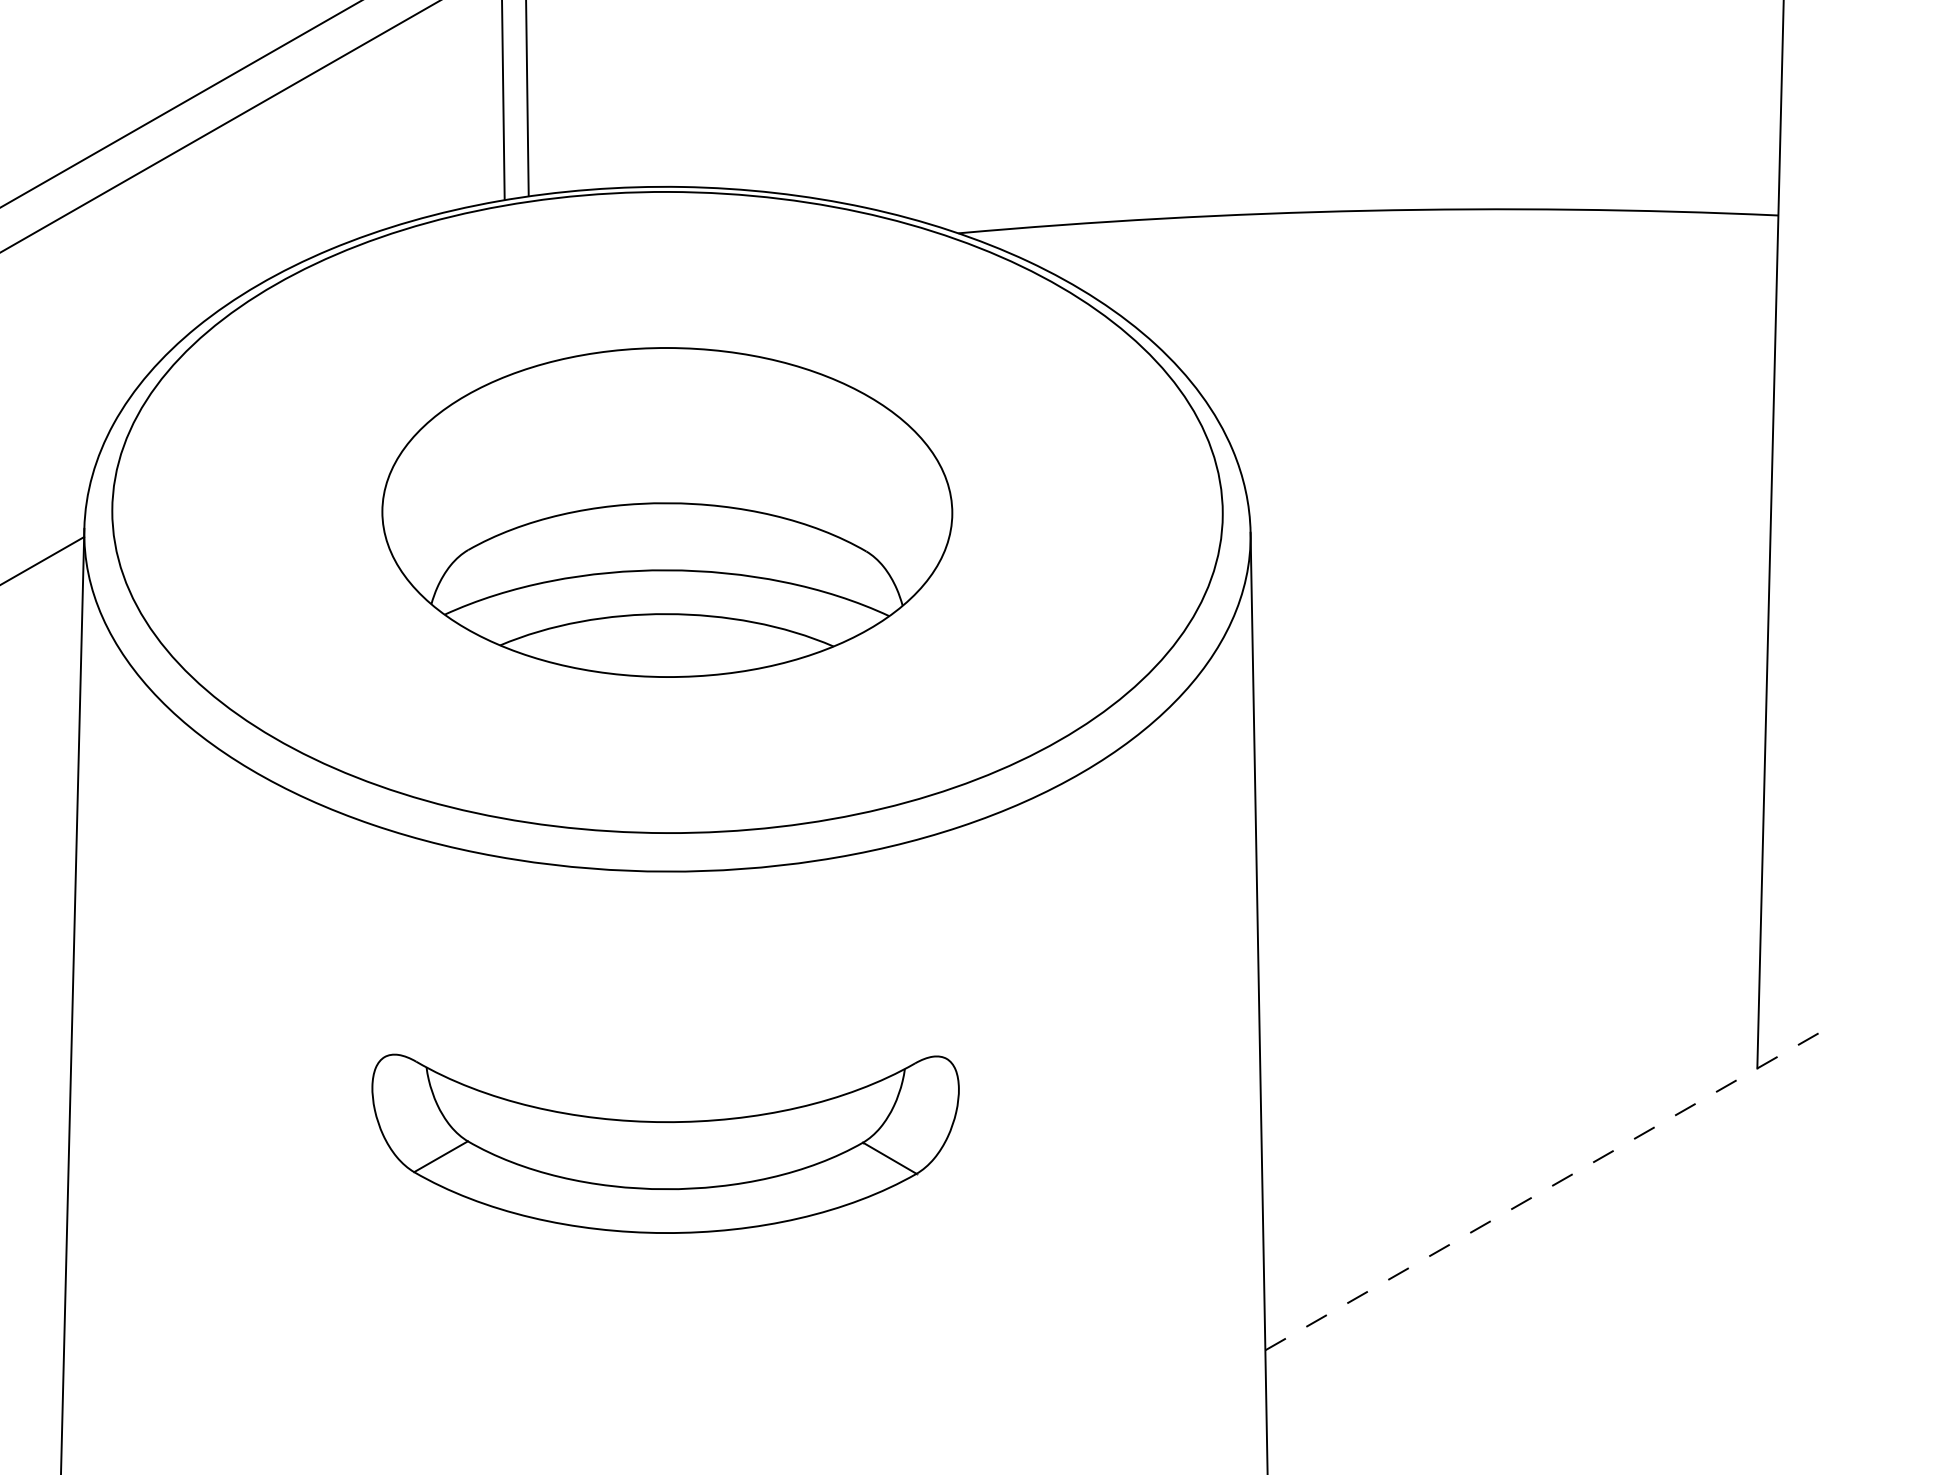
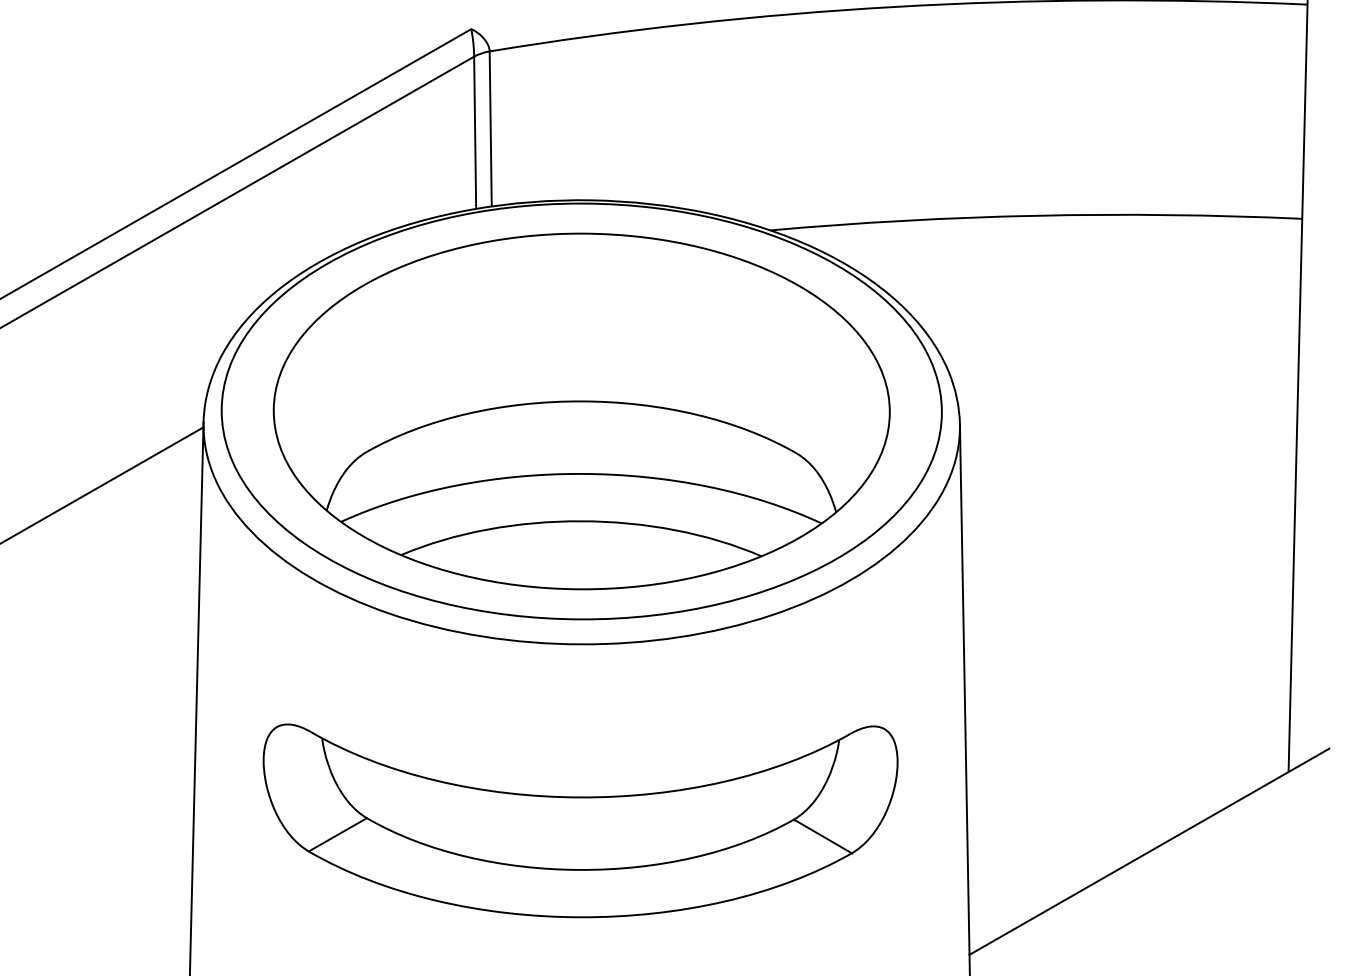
part: (667, 512) -> (581, 411), size x1.67
part: (665, 1143) -> (580, 820), size x1.67
line: (1542, 1190) -> (1149, 851), dashed -> solid

